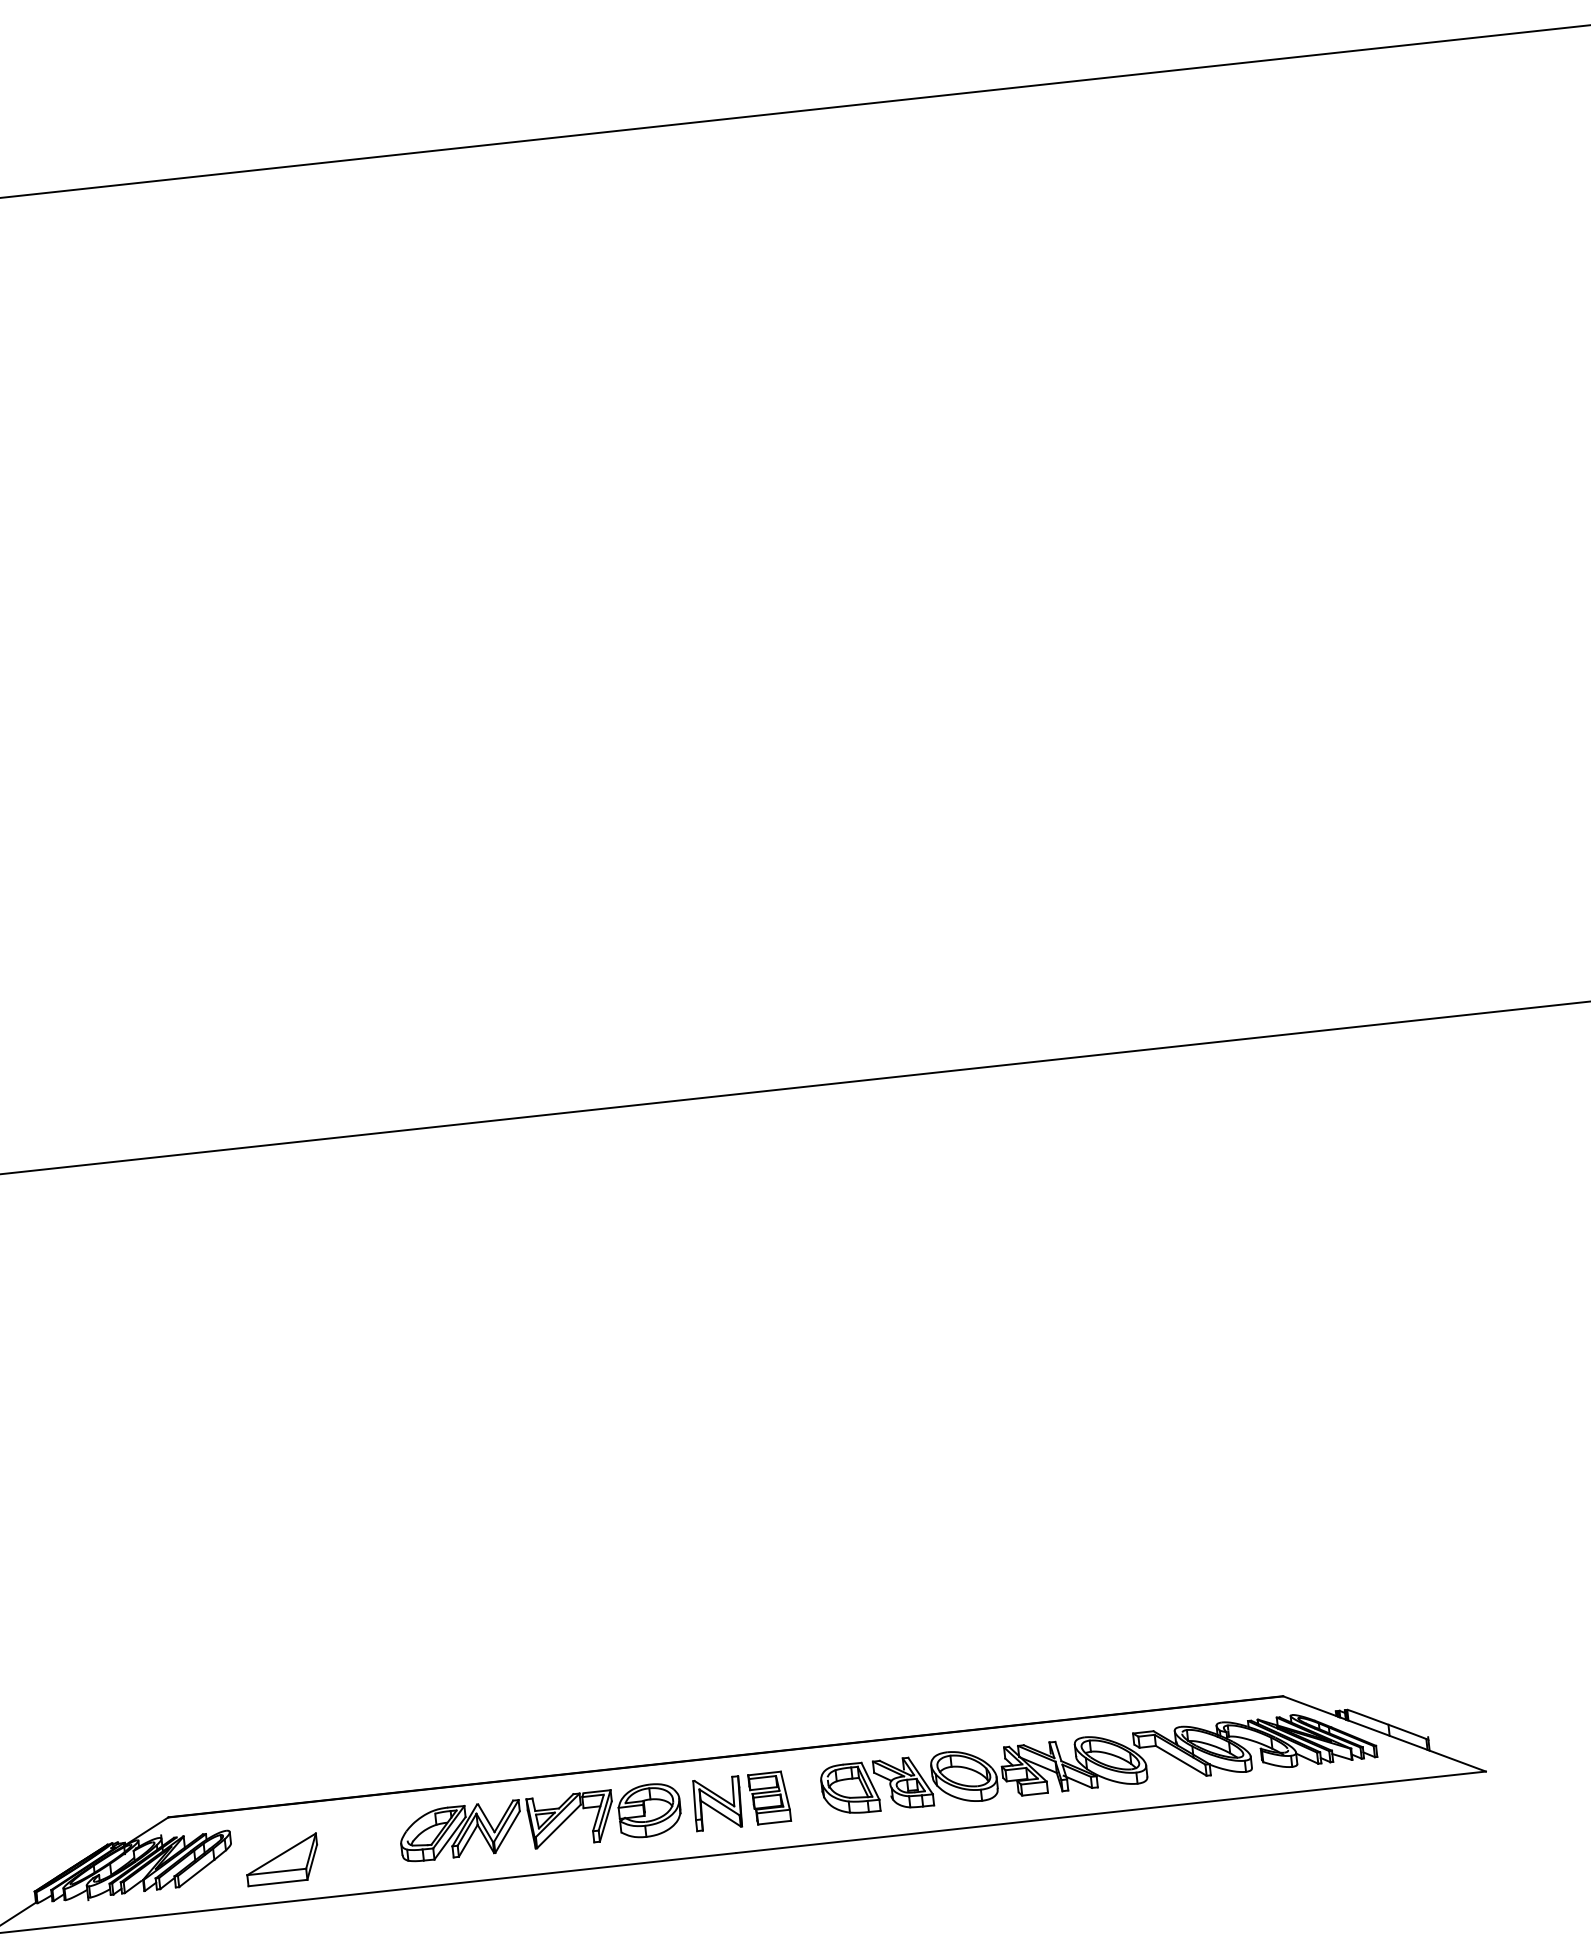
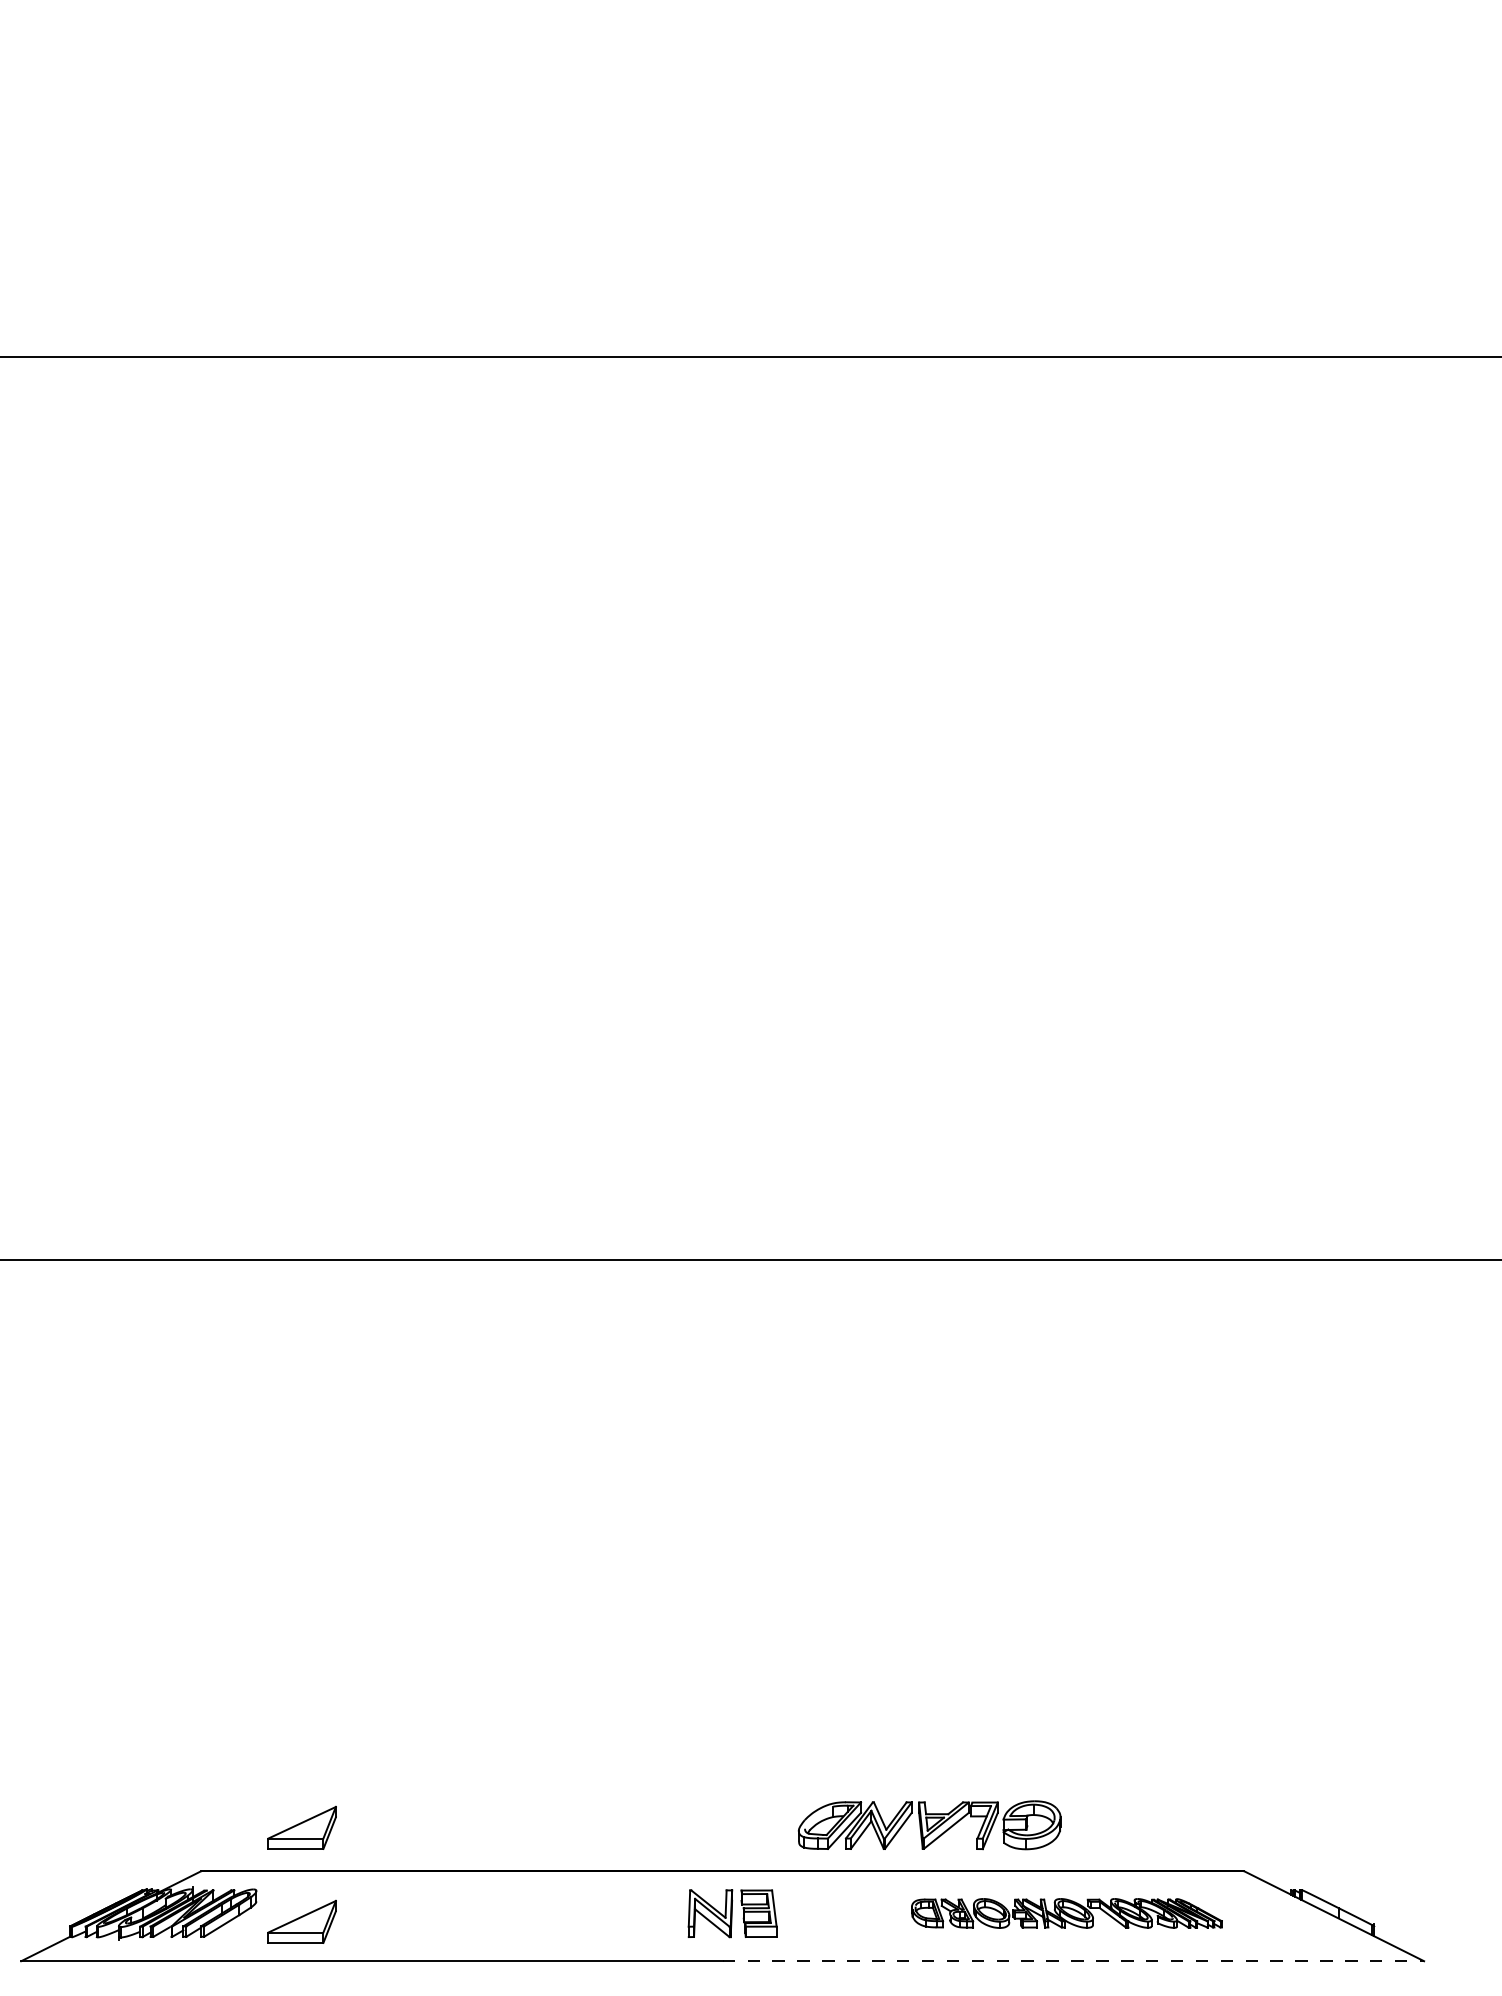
part: (270, 1758) -> (301, 1827), added
part: (1098, 1762) -> (1066, 1913), size x0.6
line: (1111, 1812) -> (1073, 1961), solid -> dashed
part: (540, 1822) -> (929, 1825), moved

